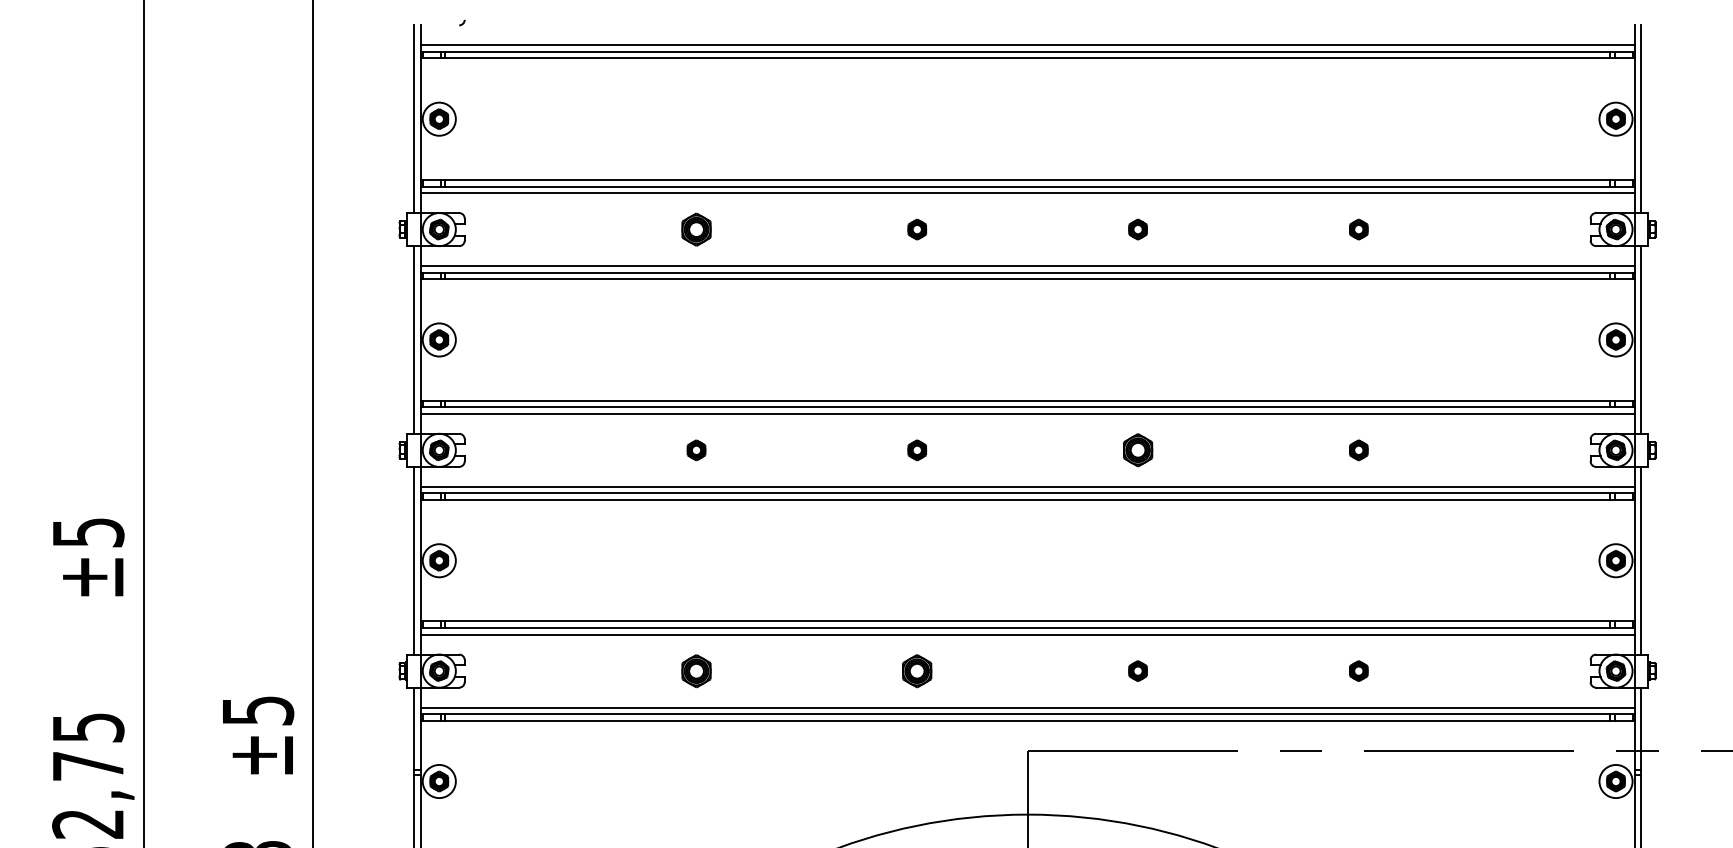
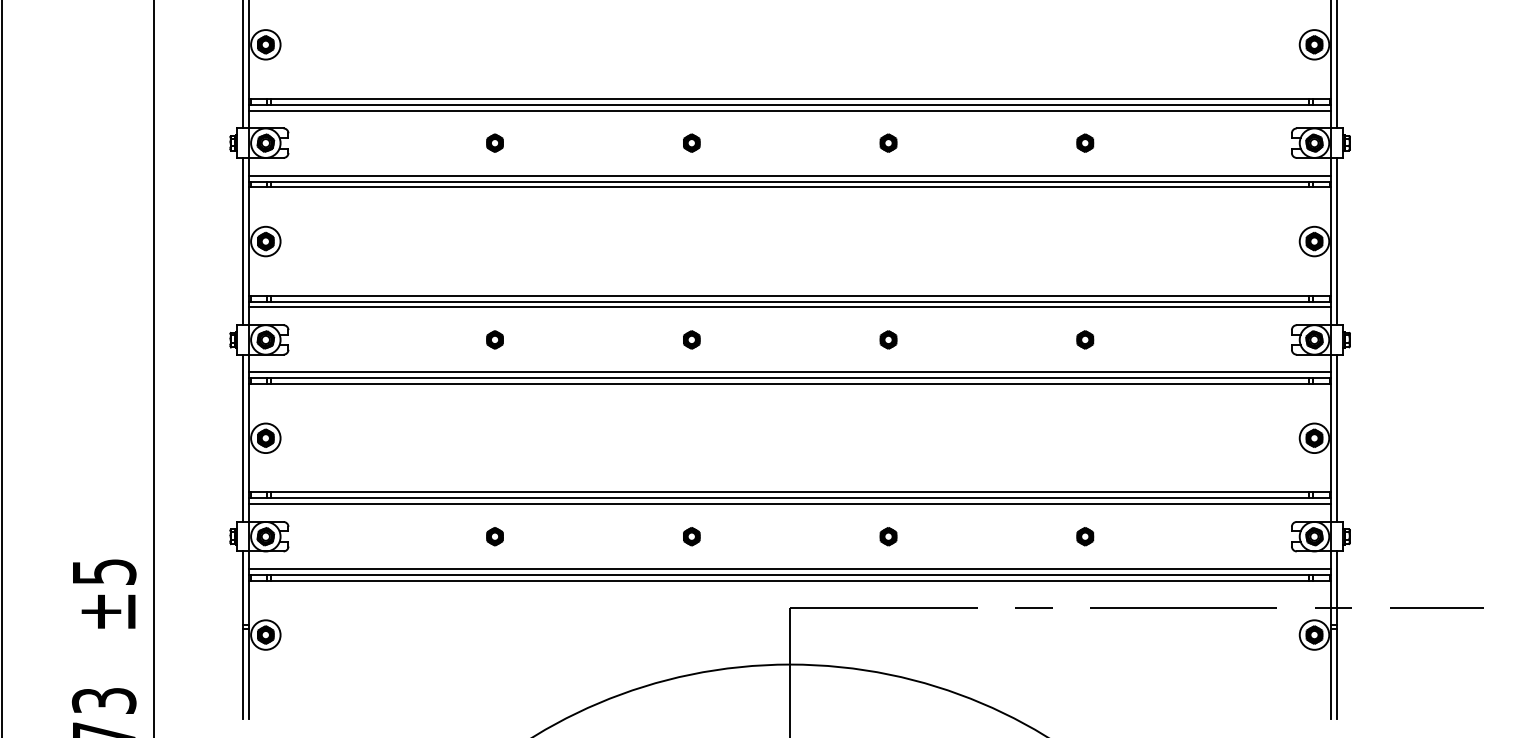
part: (696, 229) -> (495, 143), size x0.62
part: (1137, 450) -> (888, 340), size x0.62
part: (696, 670) -> (495, 536), size x0.62
part: (917, 670) -> (691, 536), size x0.62

